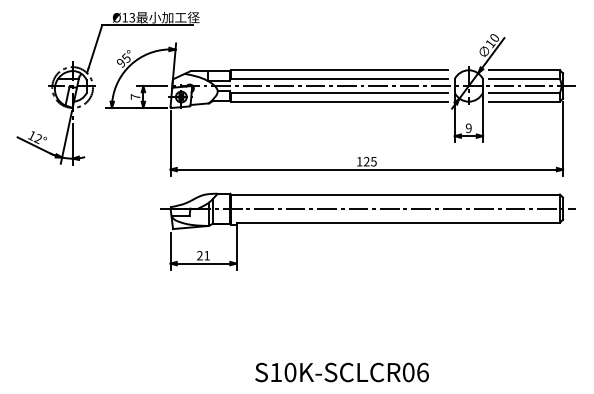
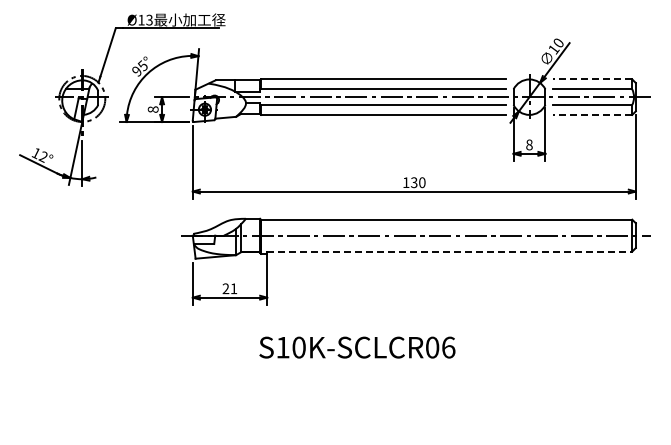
line: (524, 70) -> (592, 79), solid -> dashed
text: (134, 96) -> (152, 109), 7 -> 8
line: (524, 101) -> (592, 114), solid -> dashed
text: (468, 127) -> (529, 144), 9 -> 8
text: (370, 161) -> (418, 182), 125 -> 130
line: (397, 222) -> (449, 251), solid -> dashed
text: (342, 372) -> (357, 347), moved

